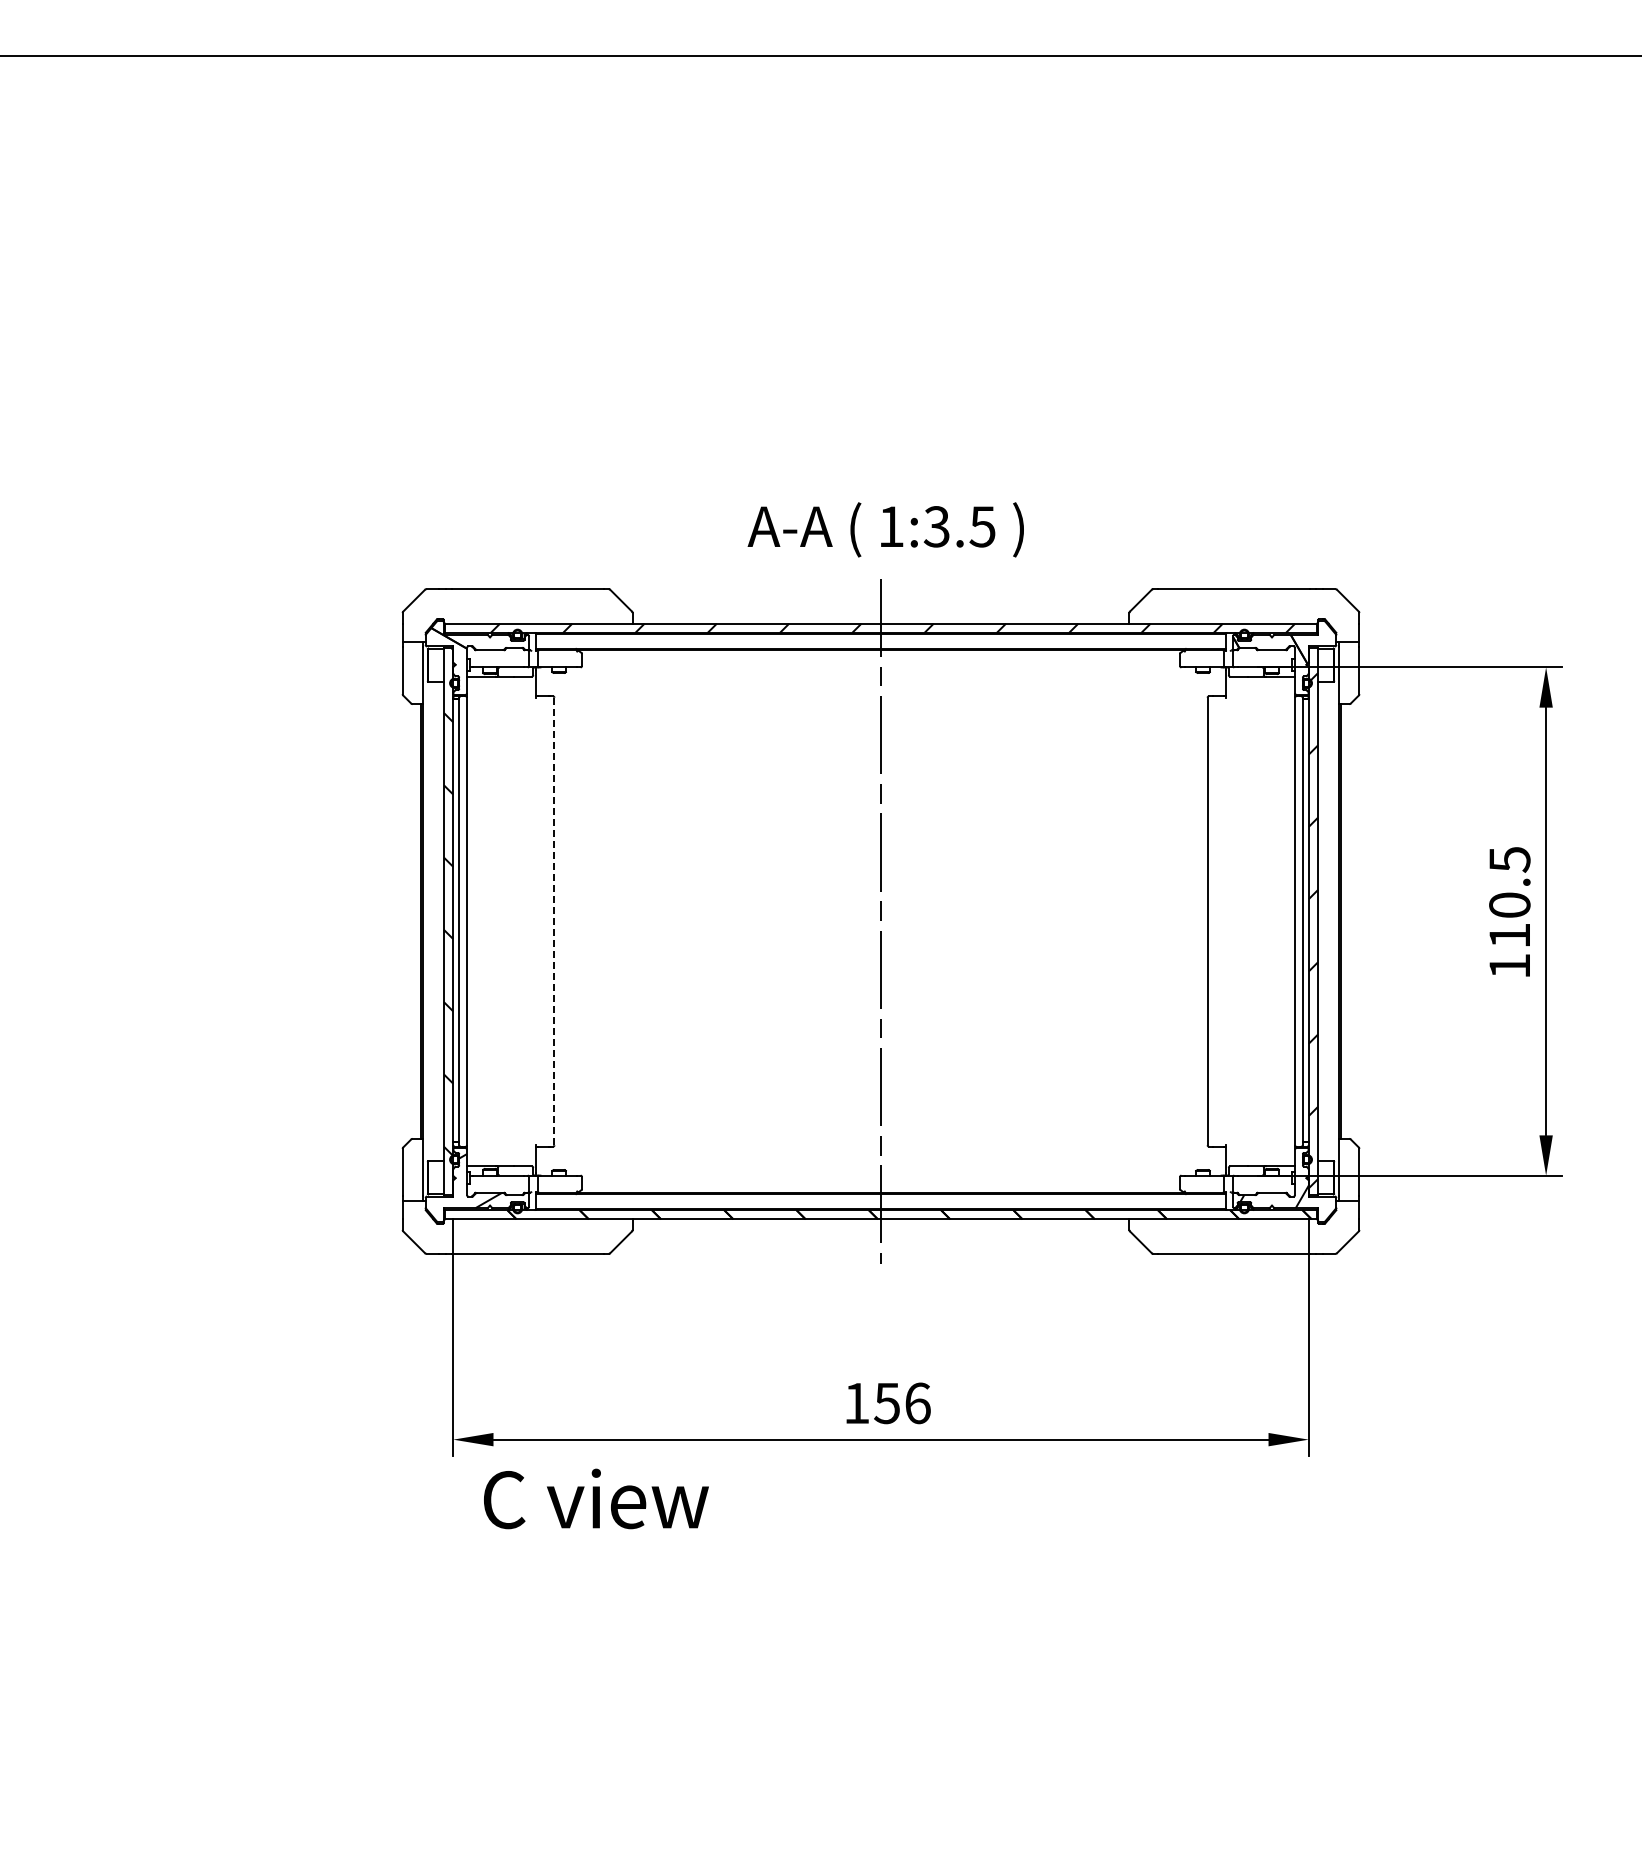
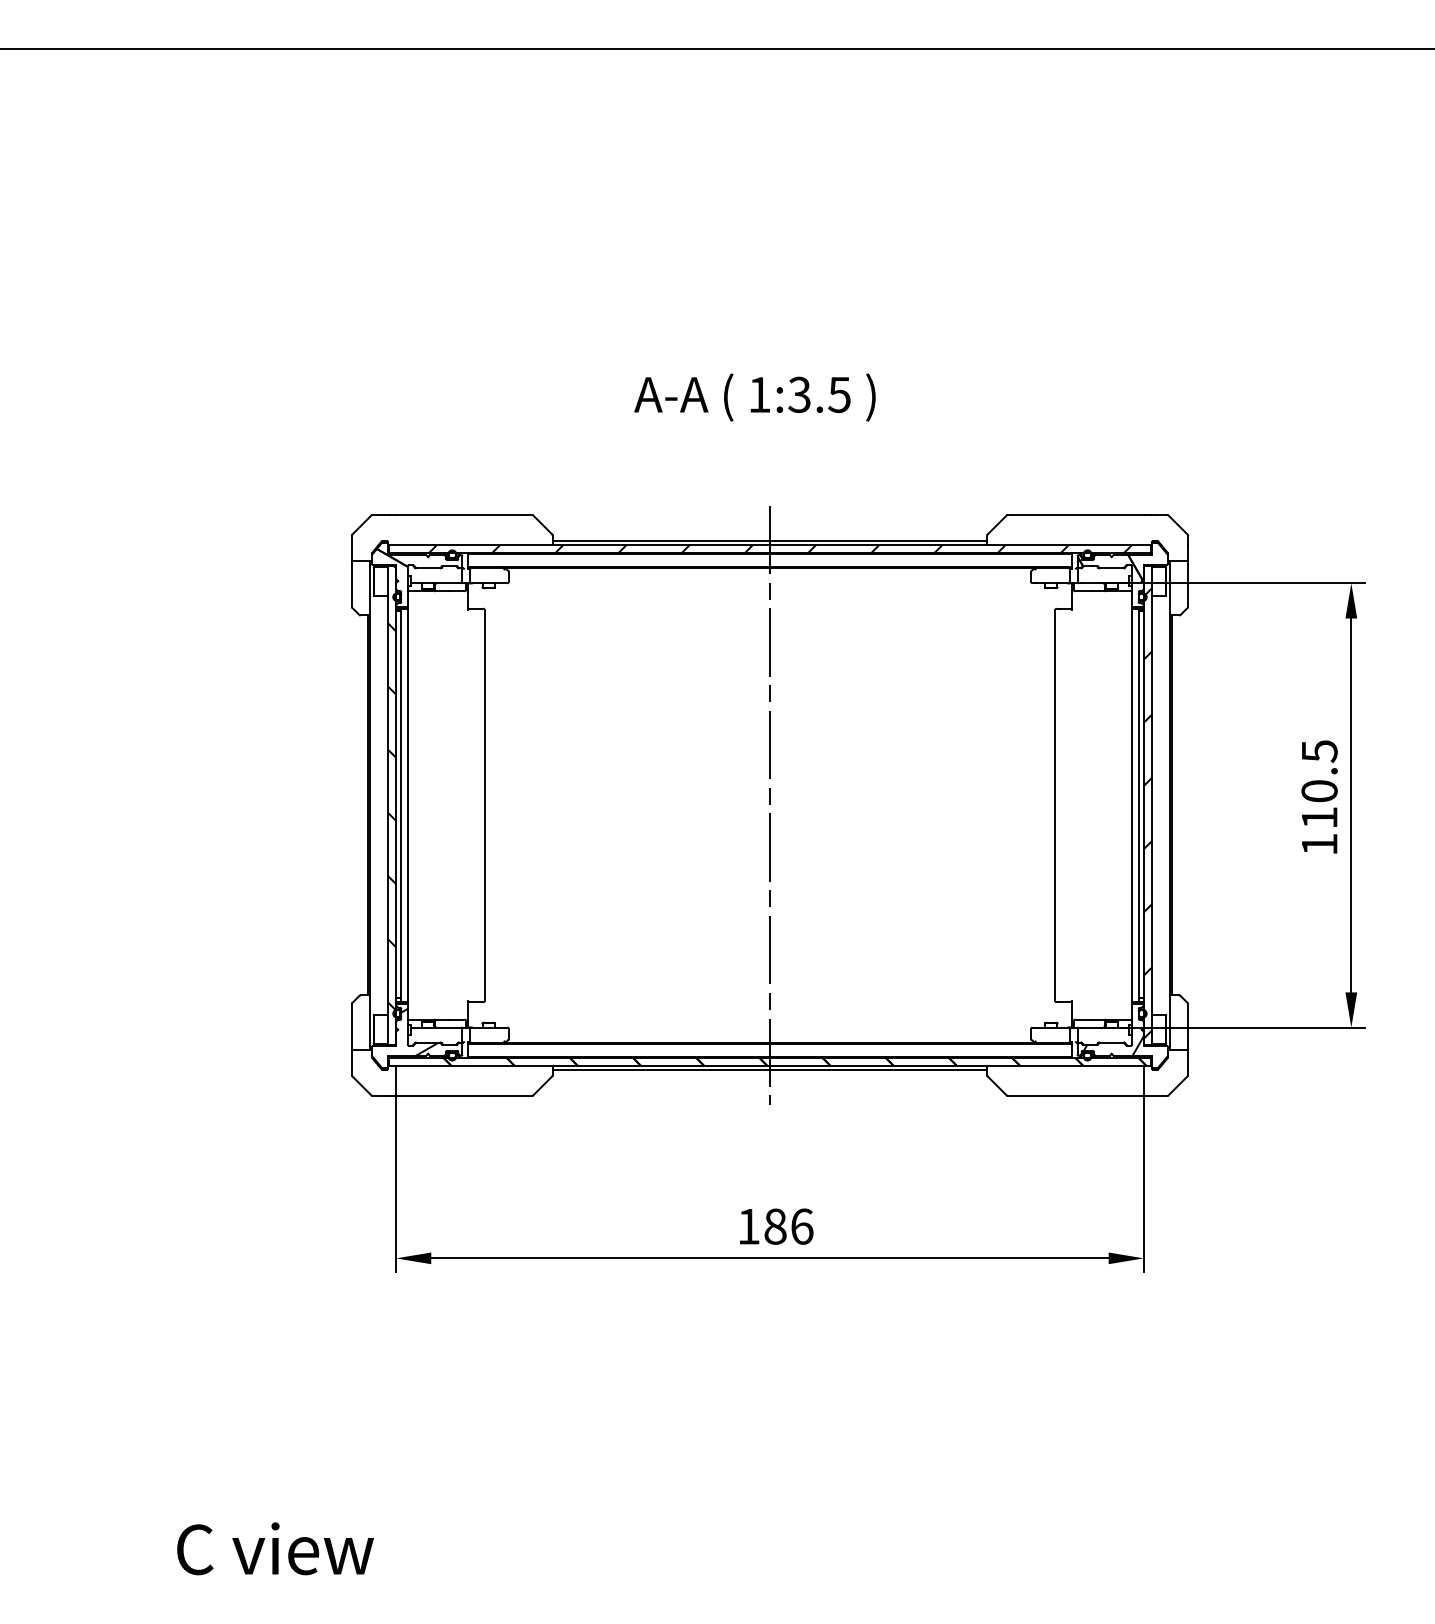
text: (885, 529) -> (754, 397), moved
line: (880, 619) -> (769, 541), added
line: (554, 921) -> (484, 805), dashed -> solid
line: (880, 1223) -> (769, 1069), added
text: (887, 1403) -> (775, 1226), 156 -> 186
text: (596, 1498) -> (275, 1548), moved

